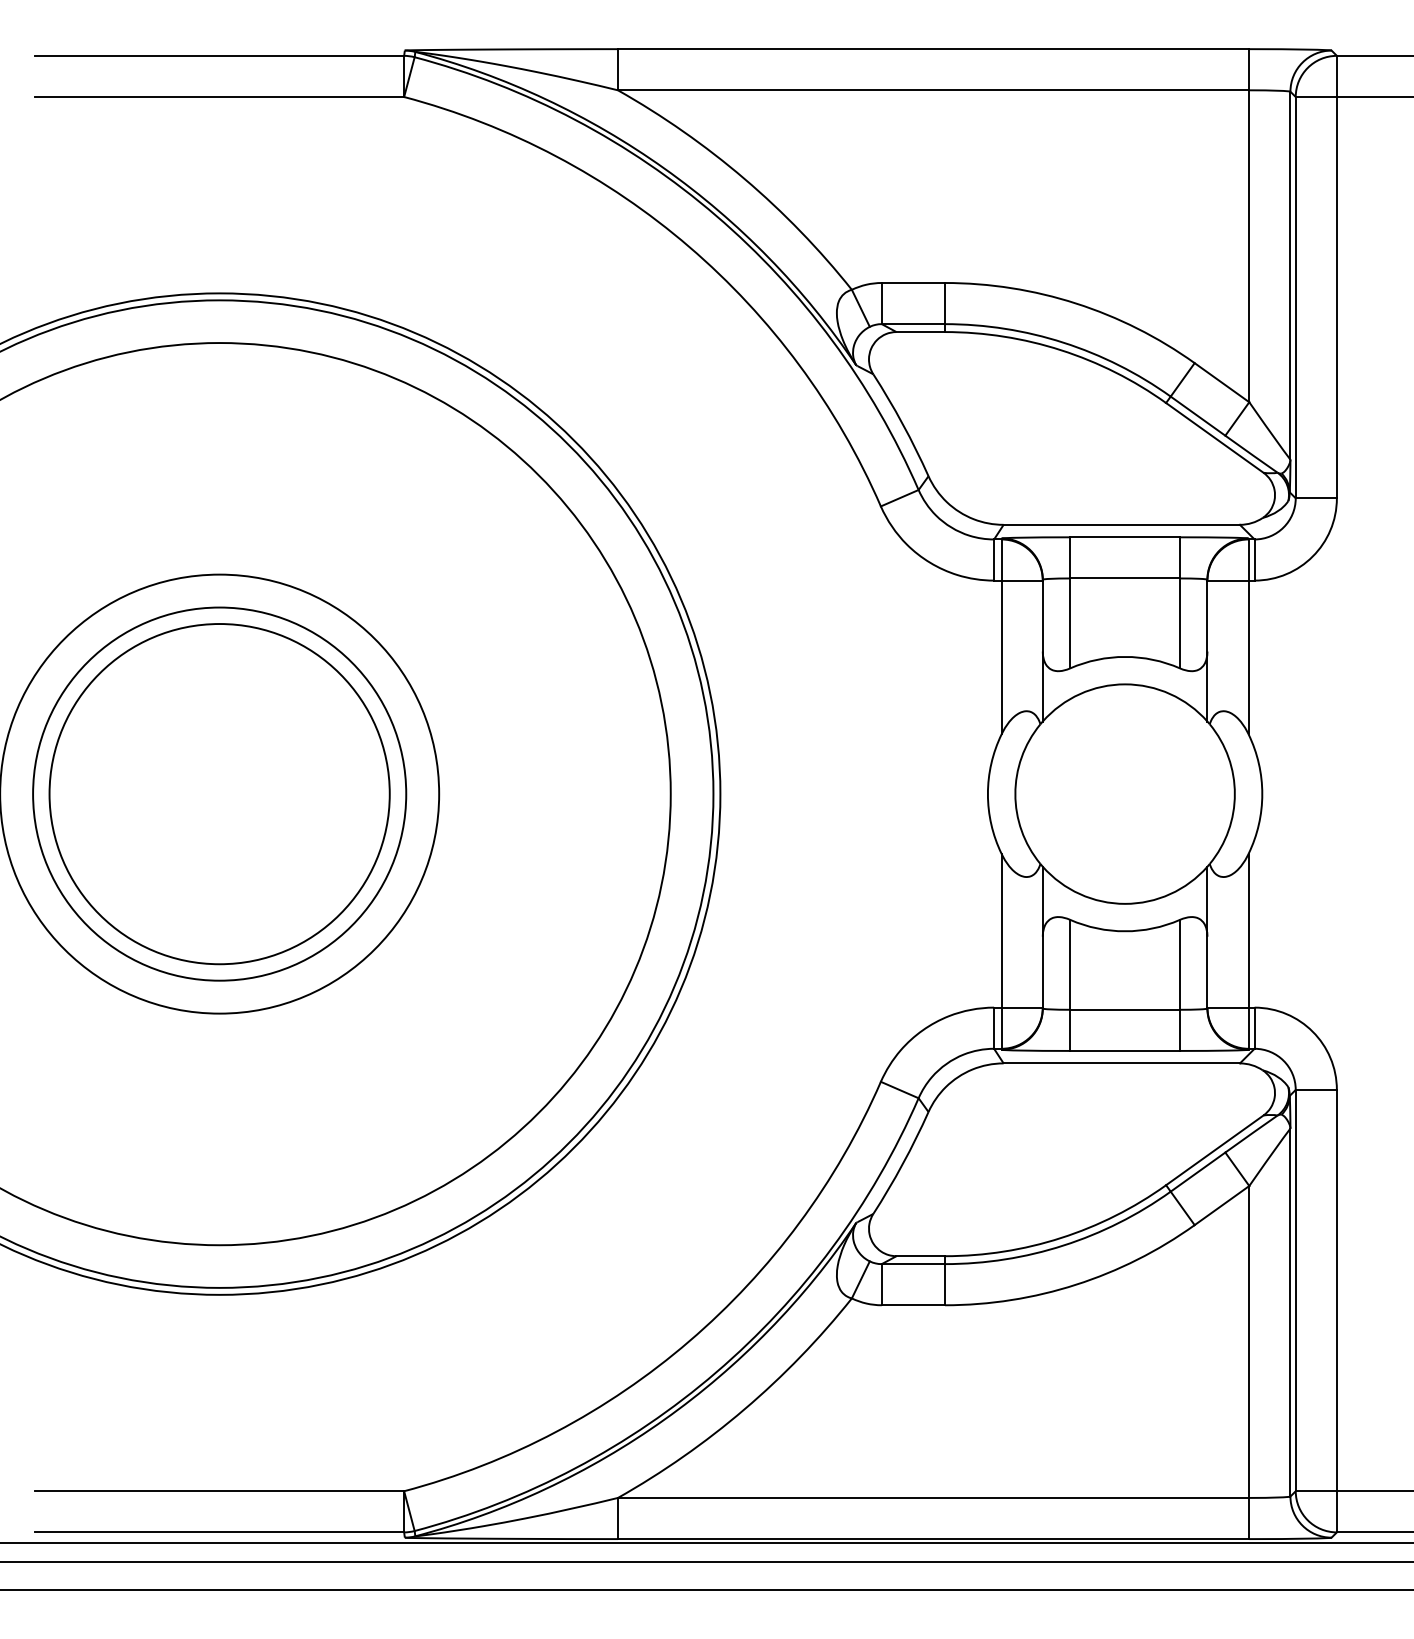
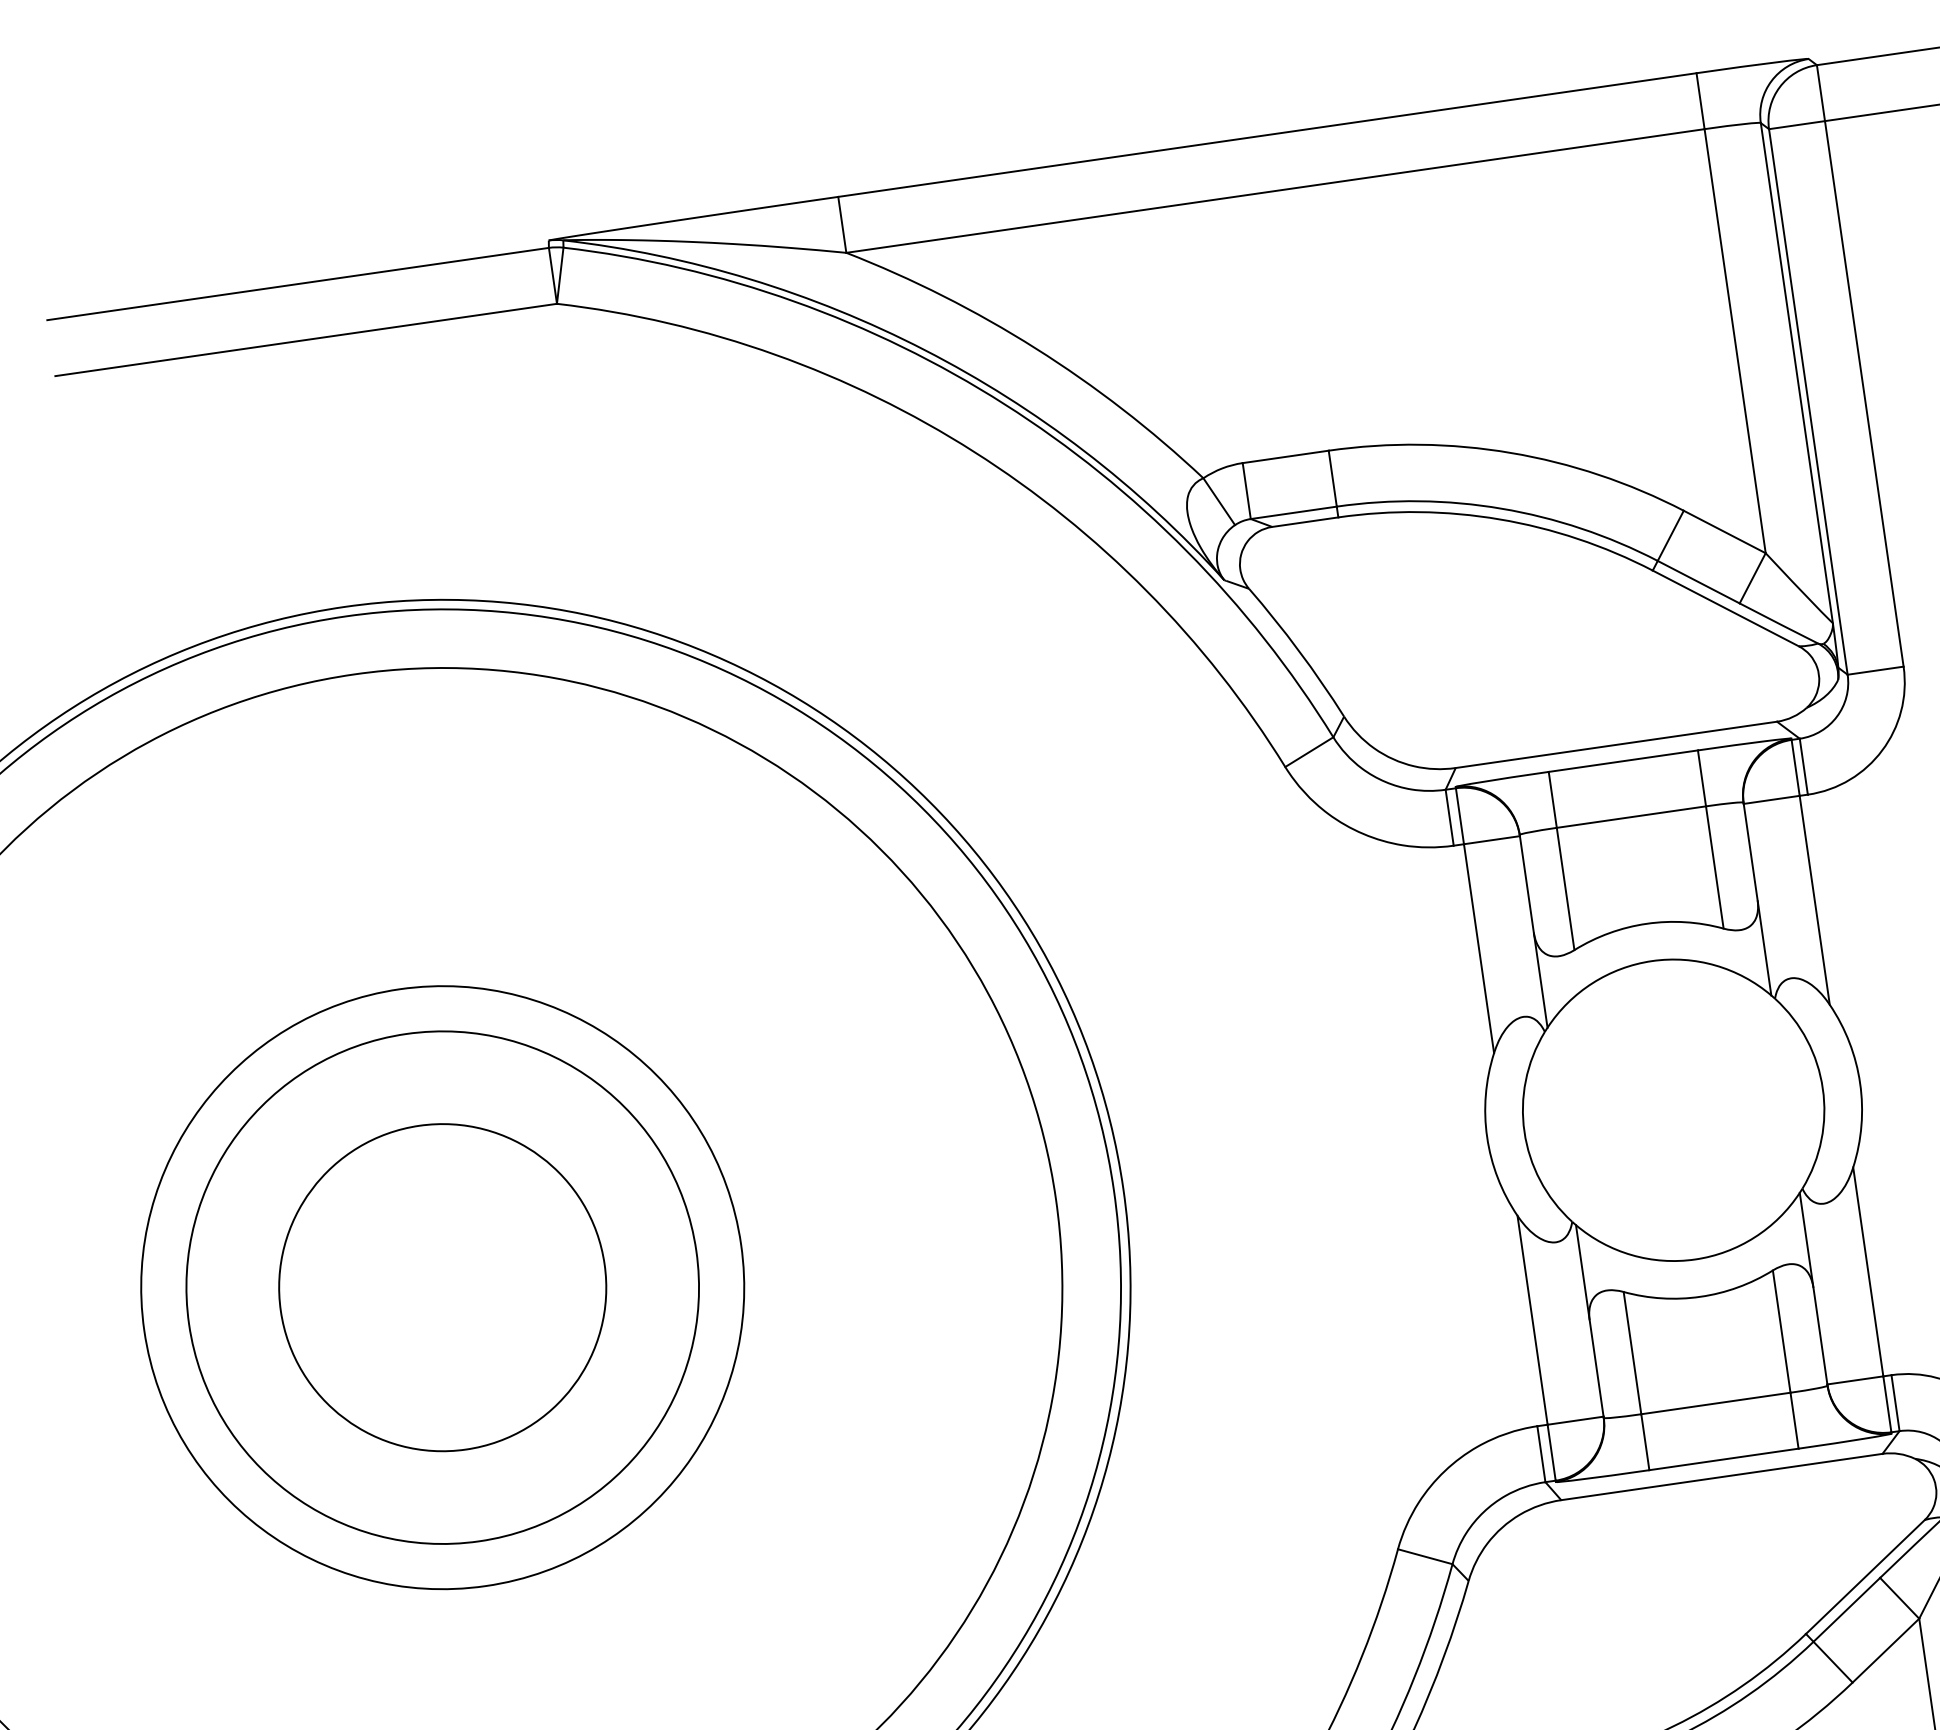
circle: (219, 794) -> (442, 1288), size x0.7

